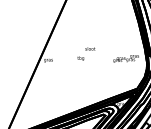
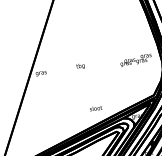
text: (90, 48) -> (96, 107), moved

